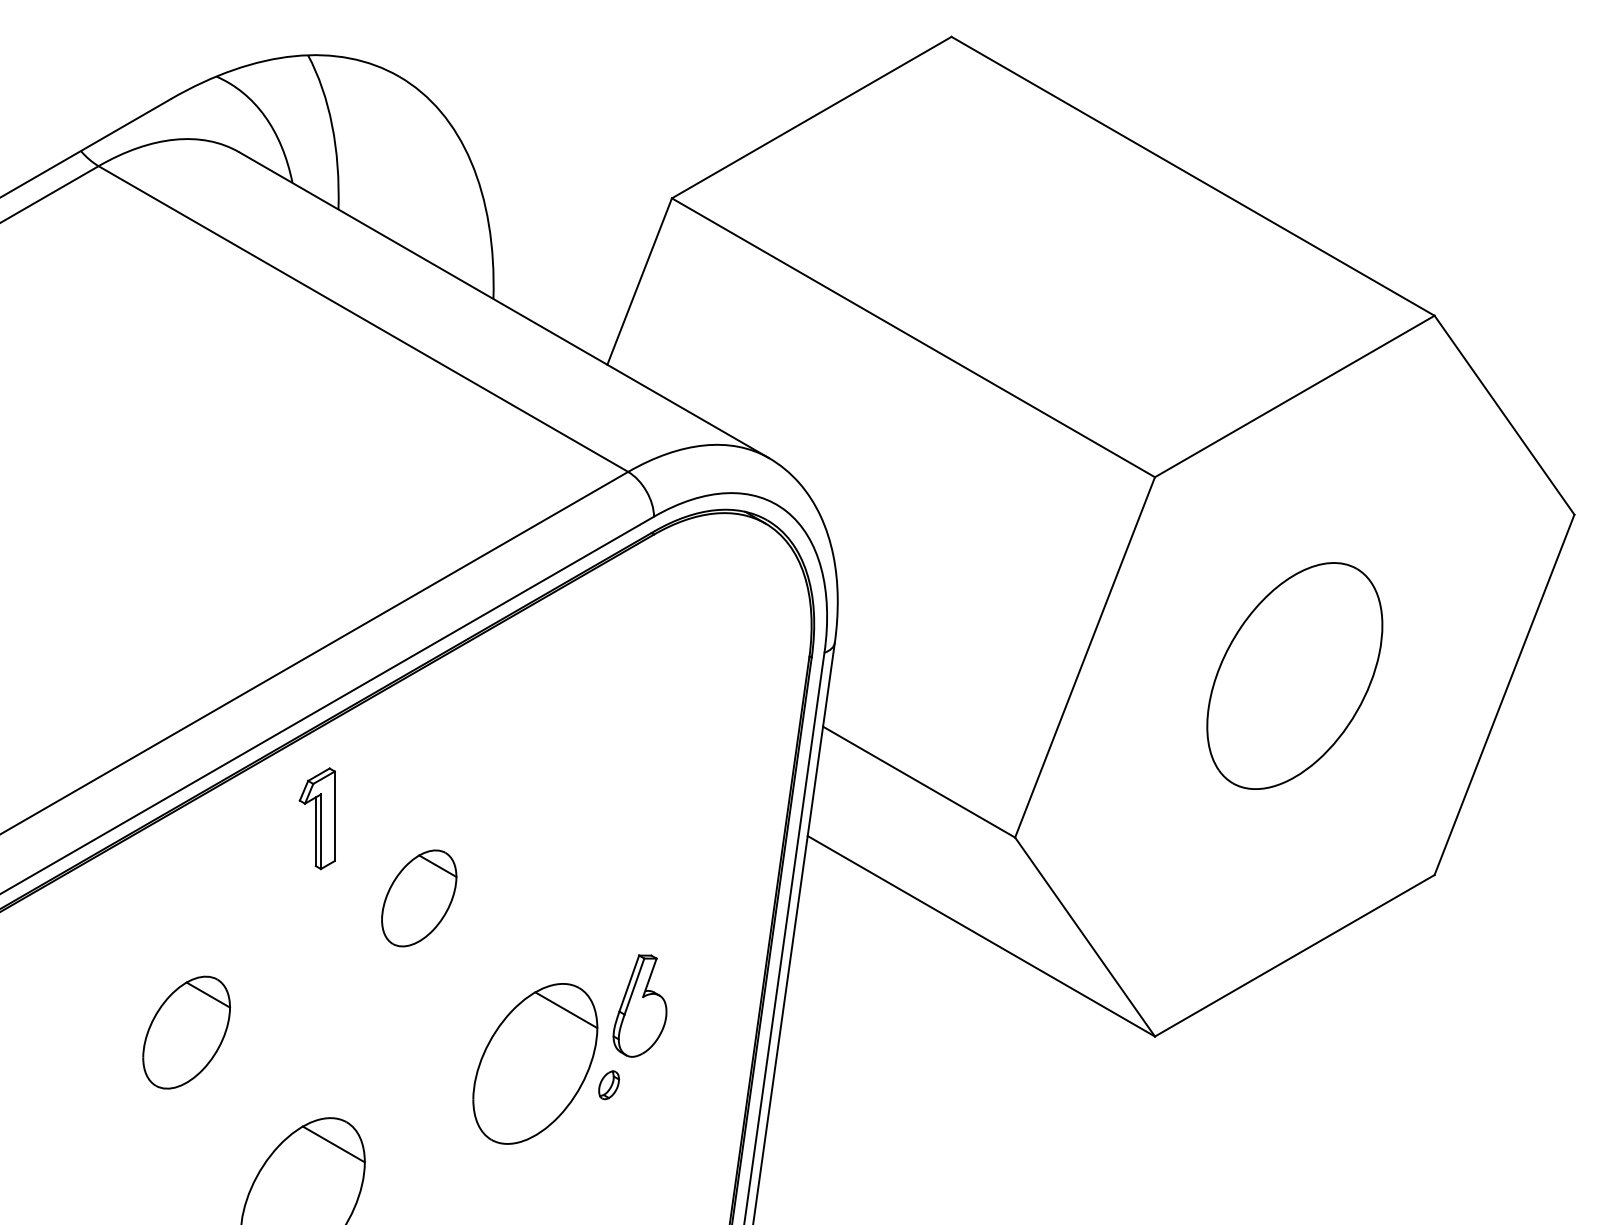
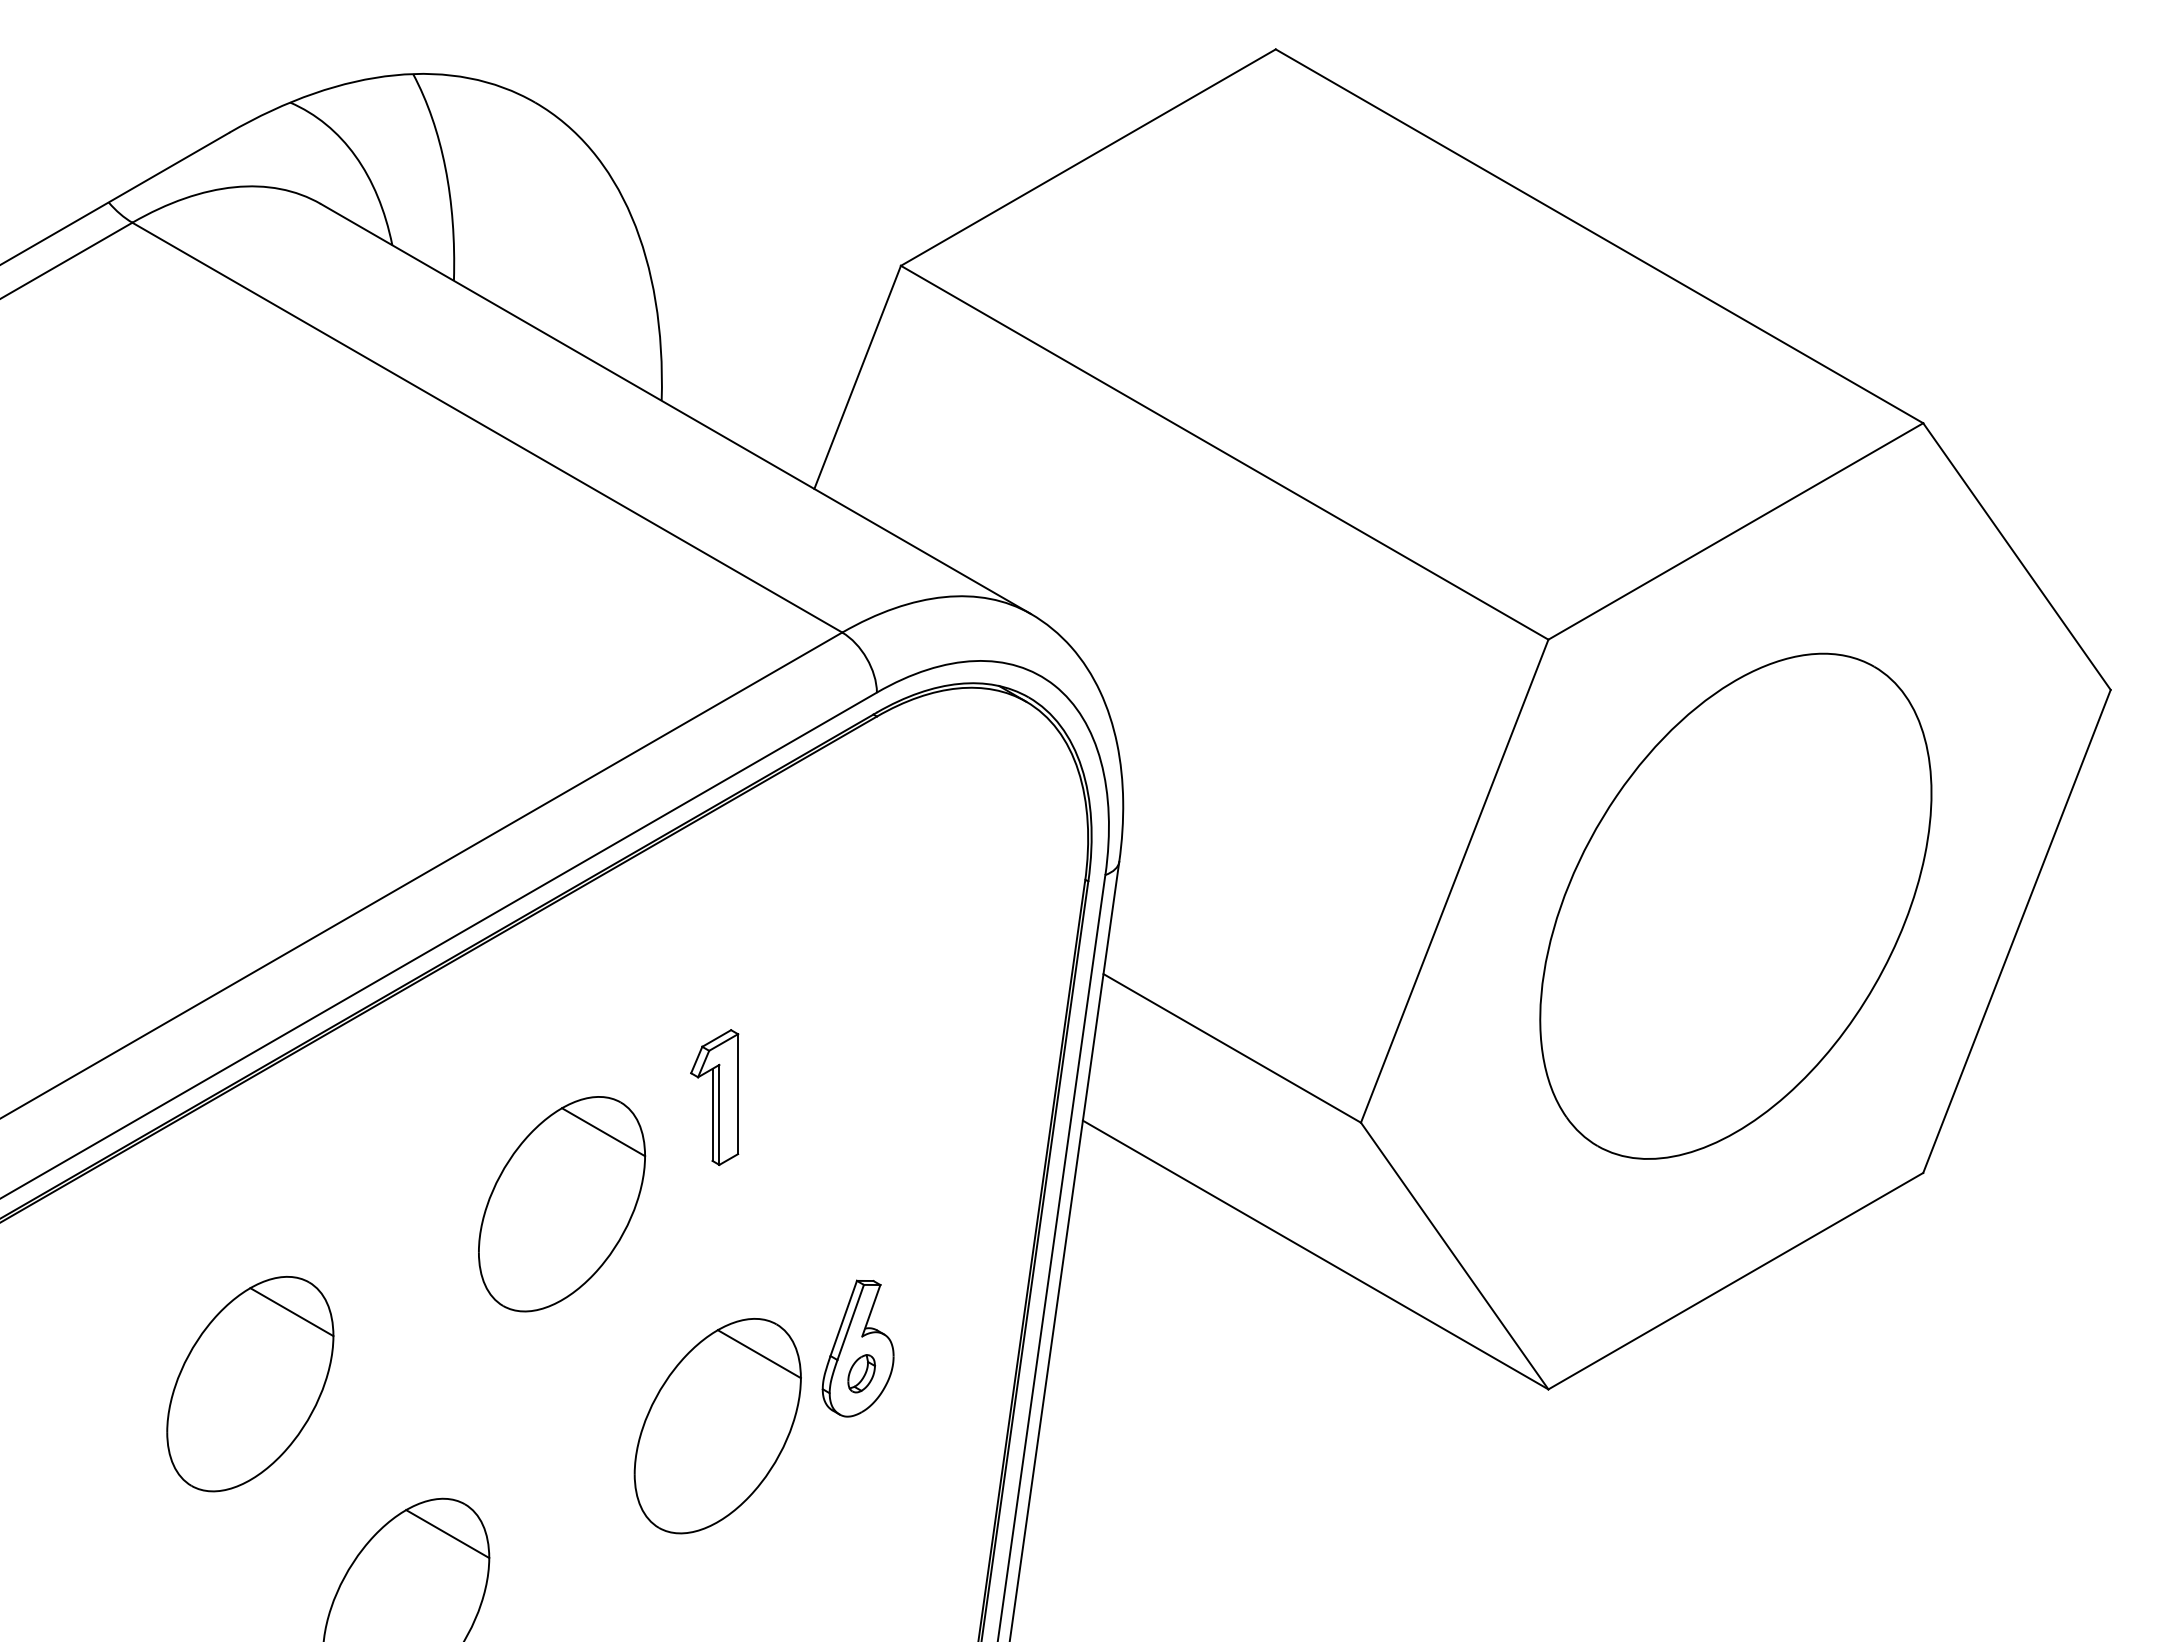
part: (1294, 675) -> (1735, 905), size x1.67
part: (317, 818) -> (714, 1097), moved
part: (419, 898) -> (562, 1204), size x1.67
part: (186, 1032) -> (250, 1384), size x1.43
part: (608, 1085) -> (861, 1373), moved

